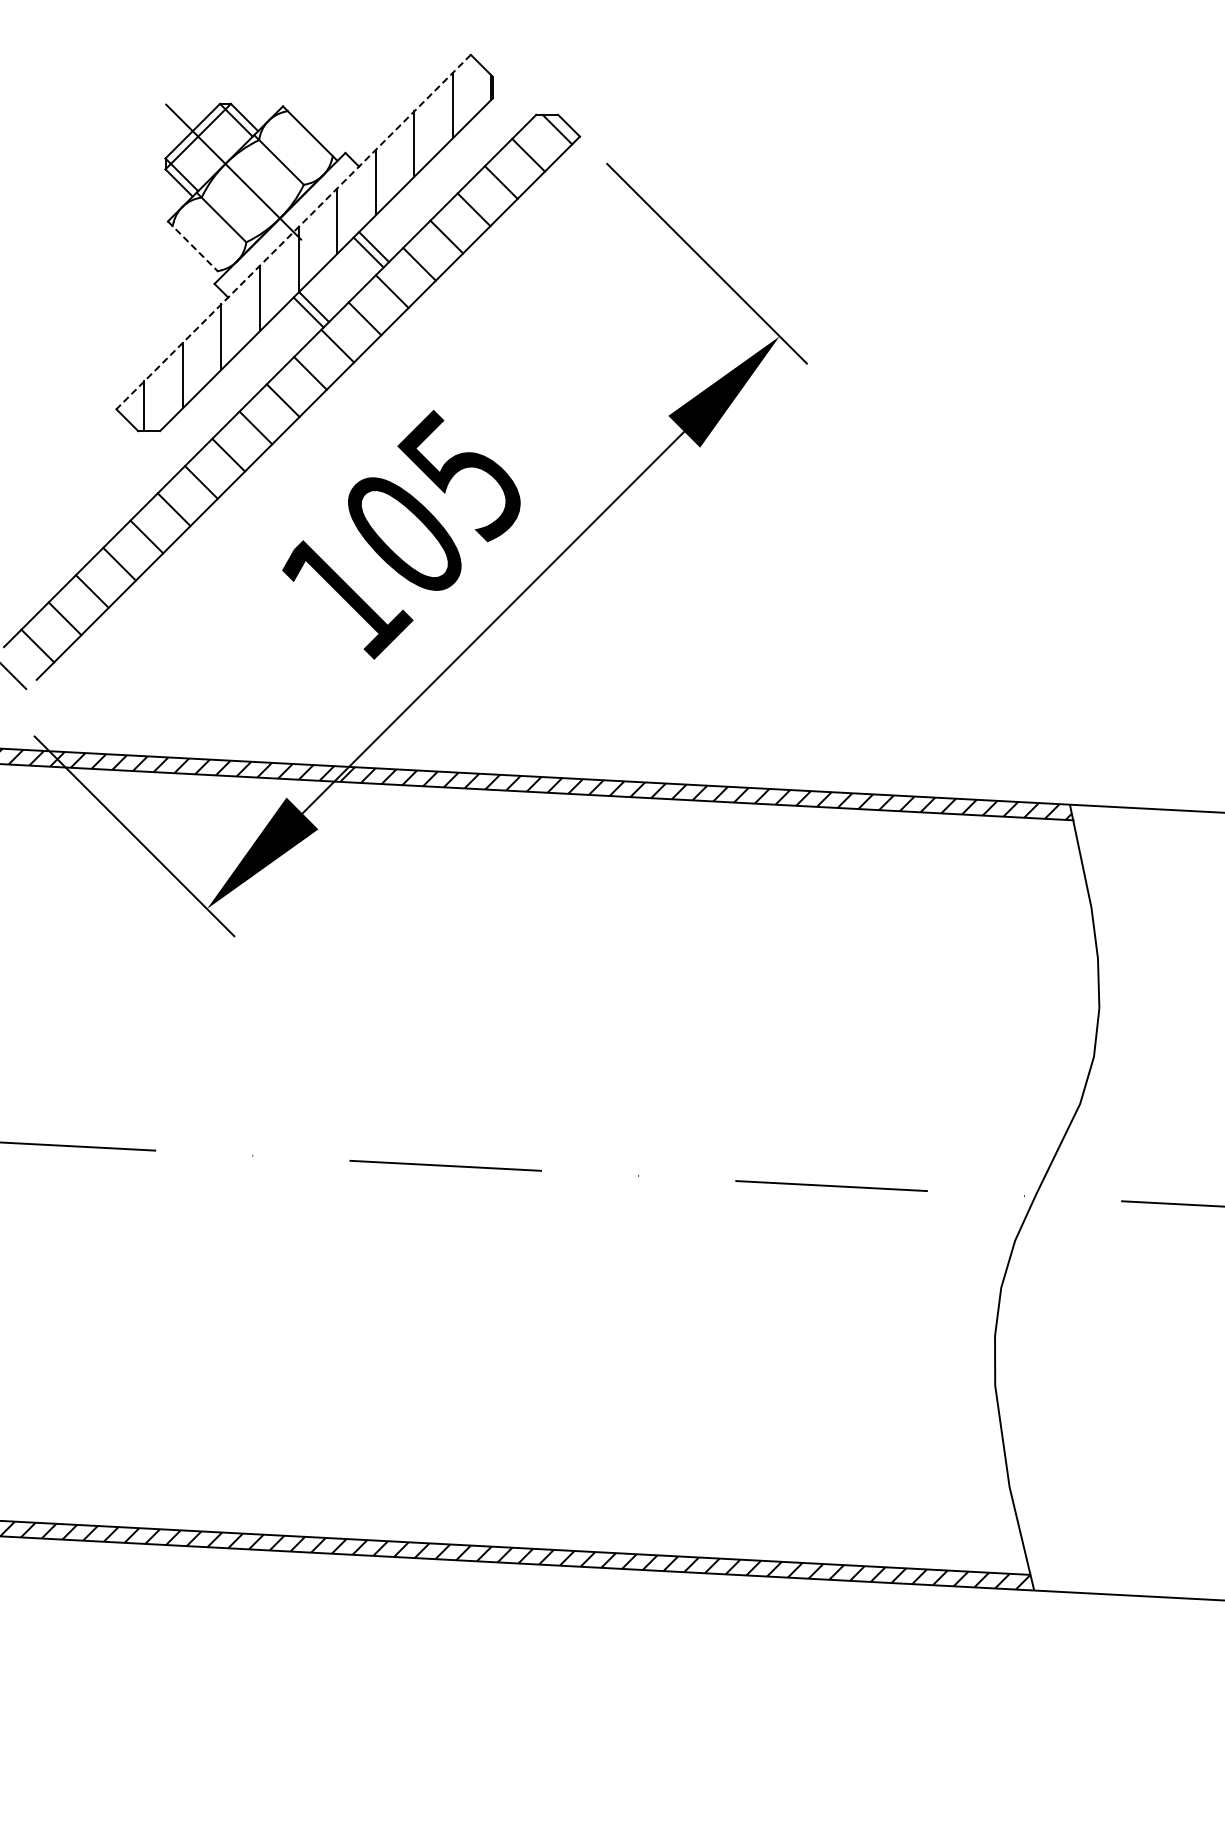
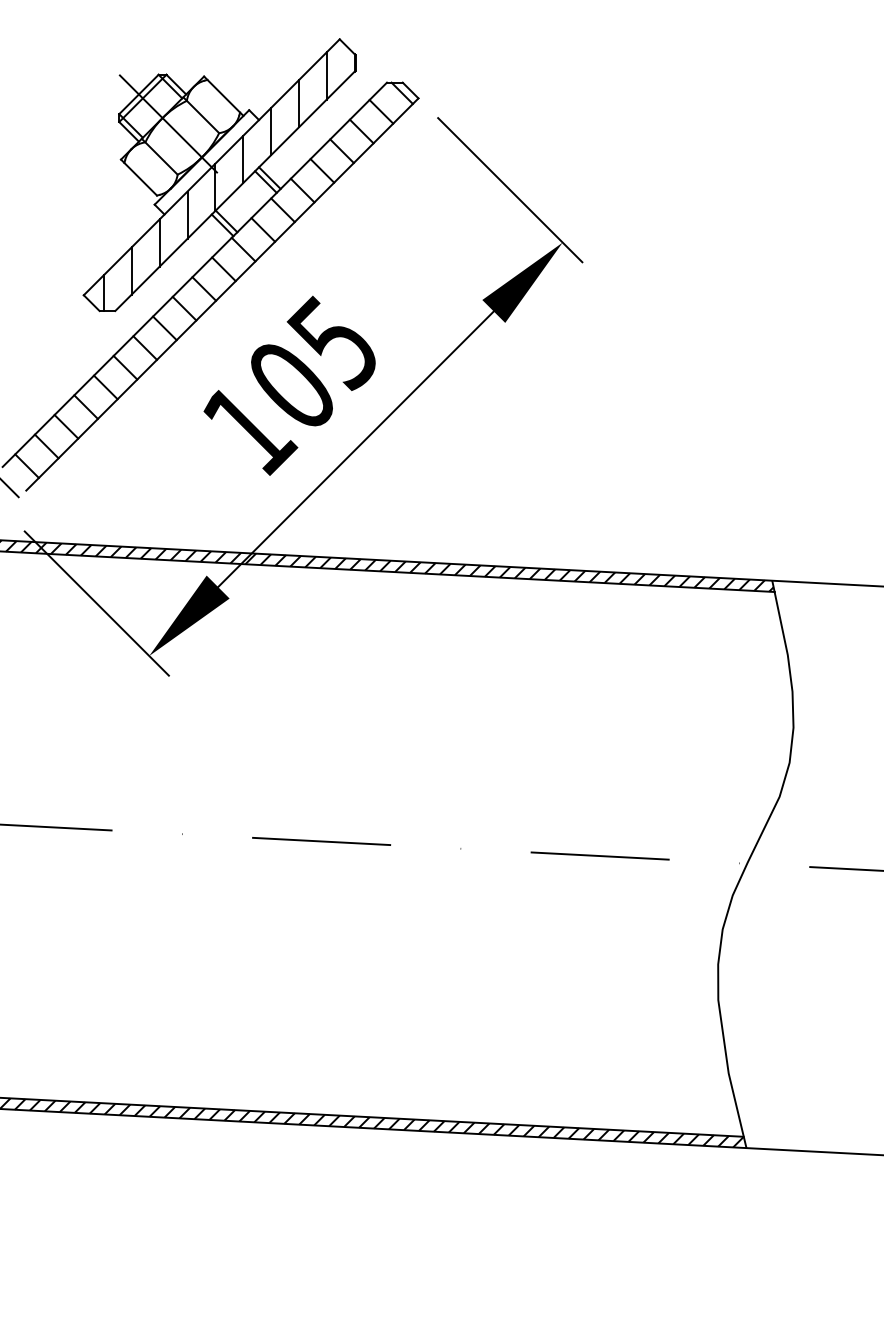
line: (293, 232) -> (211, 167), dashed -> solid
line: (193, 246) -> (139, 177), dashed -> solid

